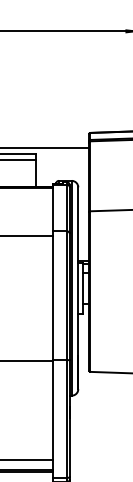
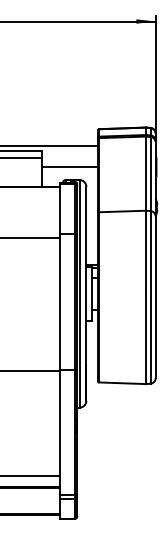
line: (62, 168) -> (69, 166), added

